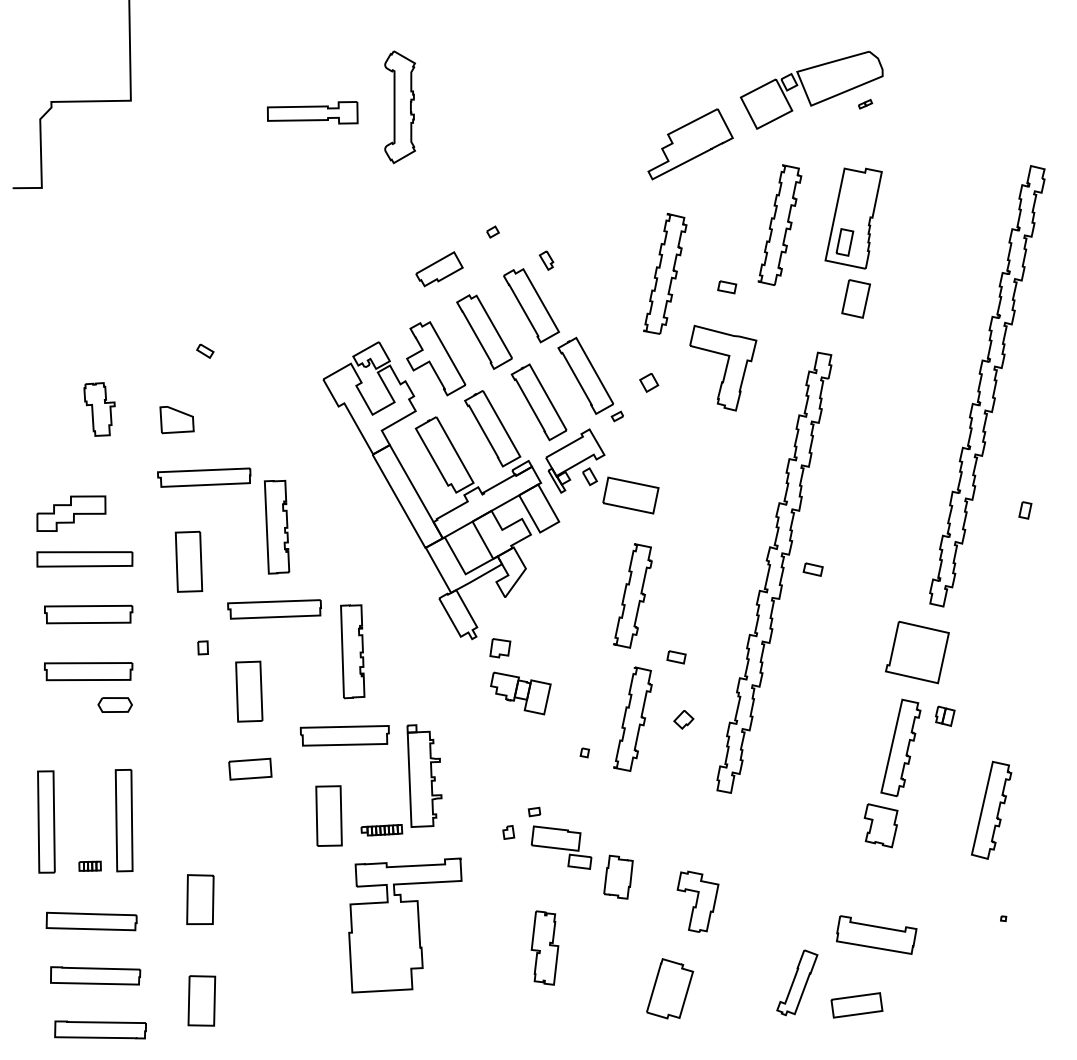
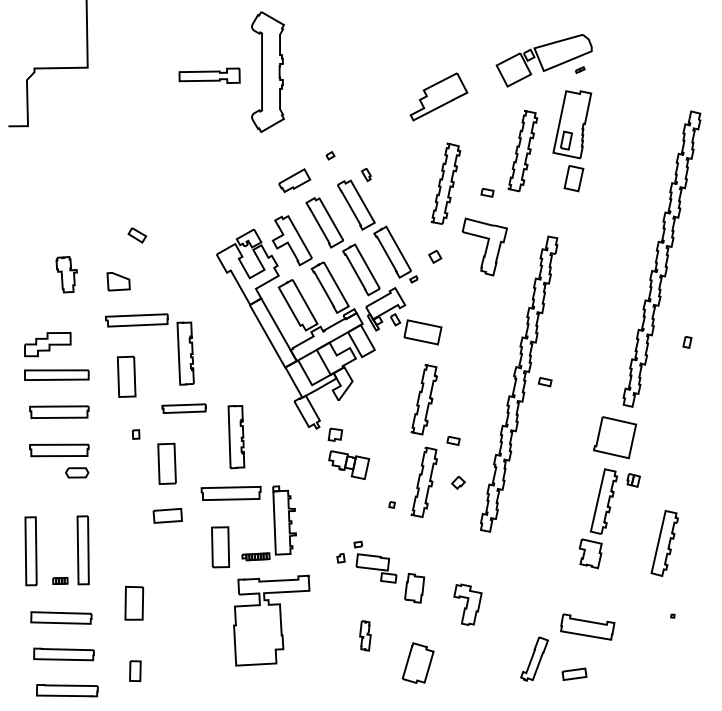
part: (400, 106) -> (268, 71), size x1.6
part: (689, 143) -> (438, 96), moved
part: (853, 243) -> (572, 141), moved
part: (205, 351) -> (137, 235), size x1.6
part: (275, 609) -> (184, 408), size x0.7
part: (545, 947) -> (365, 635), size x0.6
part: (669, 987) -> (417, 662), moved
part: (202, 999) -> (135, 670), size x0.6
part: (856, 1005) -> (574, 674), size x0.7

